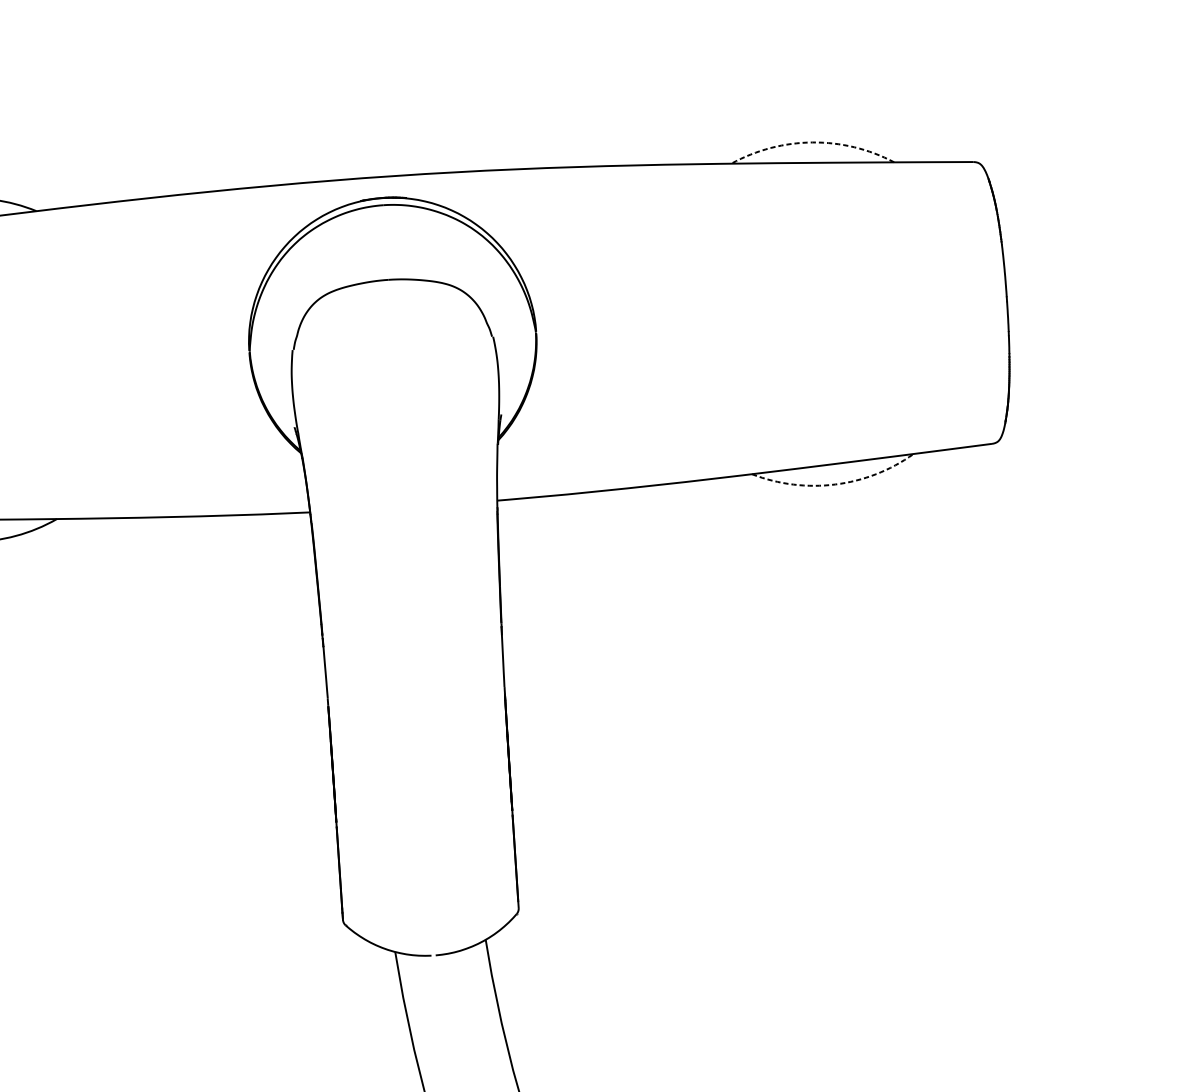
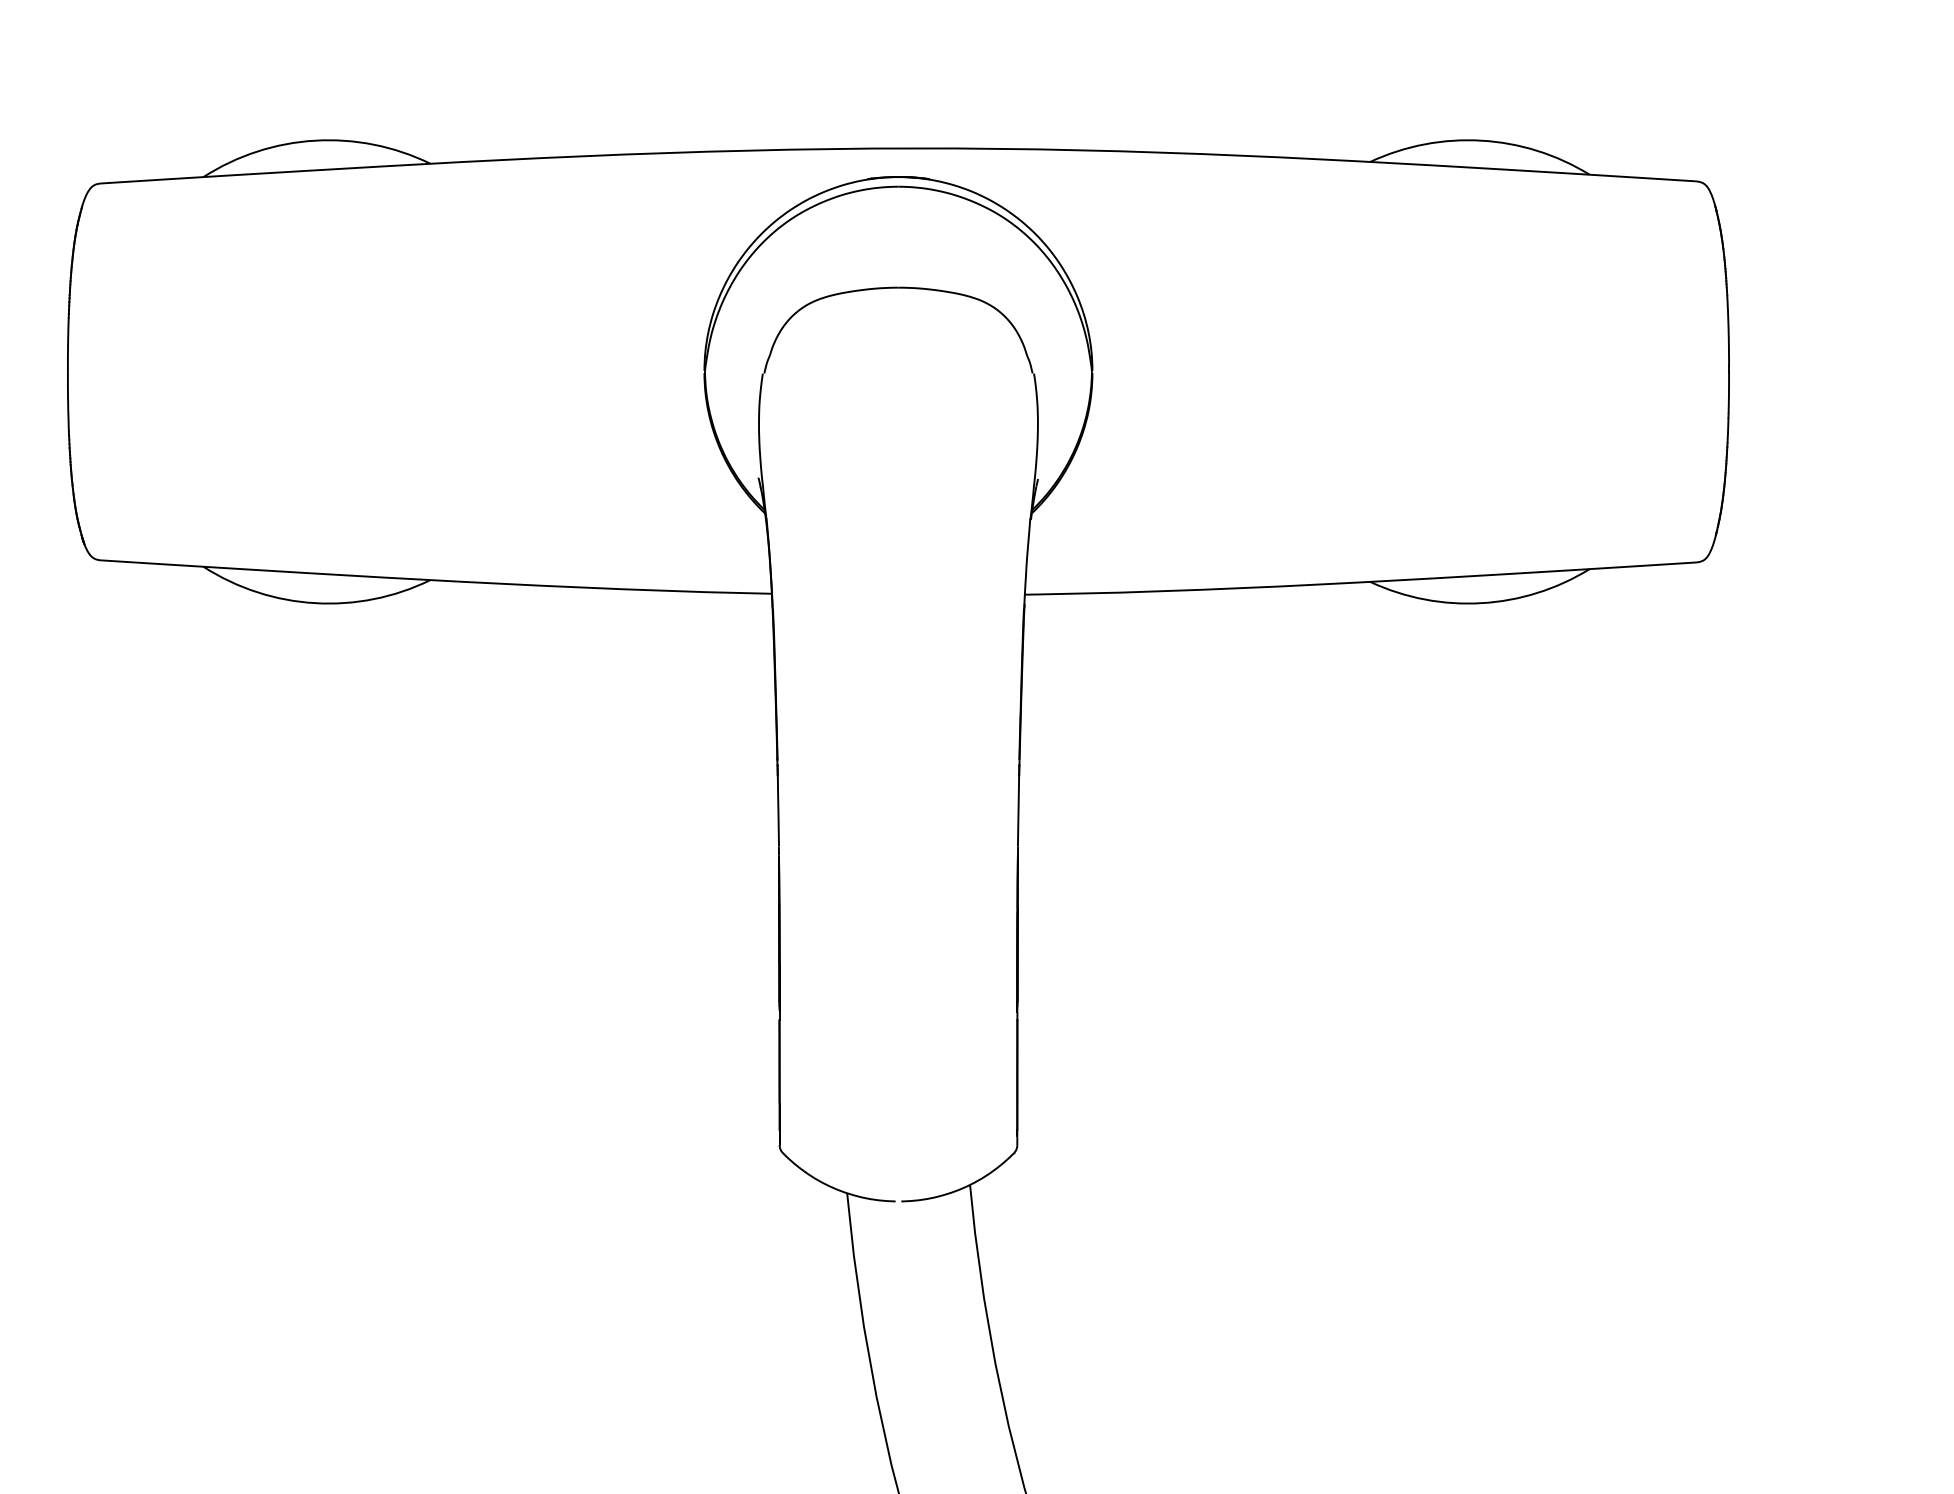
arc: (812, 142) -> (1481, 140), dashed -> solid
arc: (835, 484) -> (1481, 603), dashed -> solid

